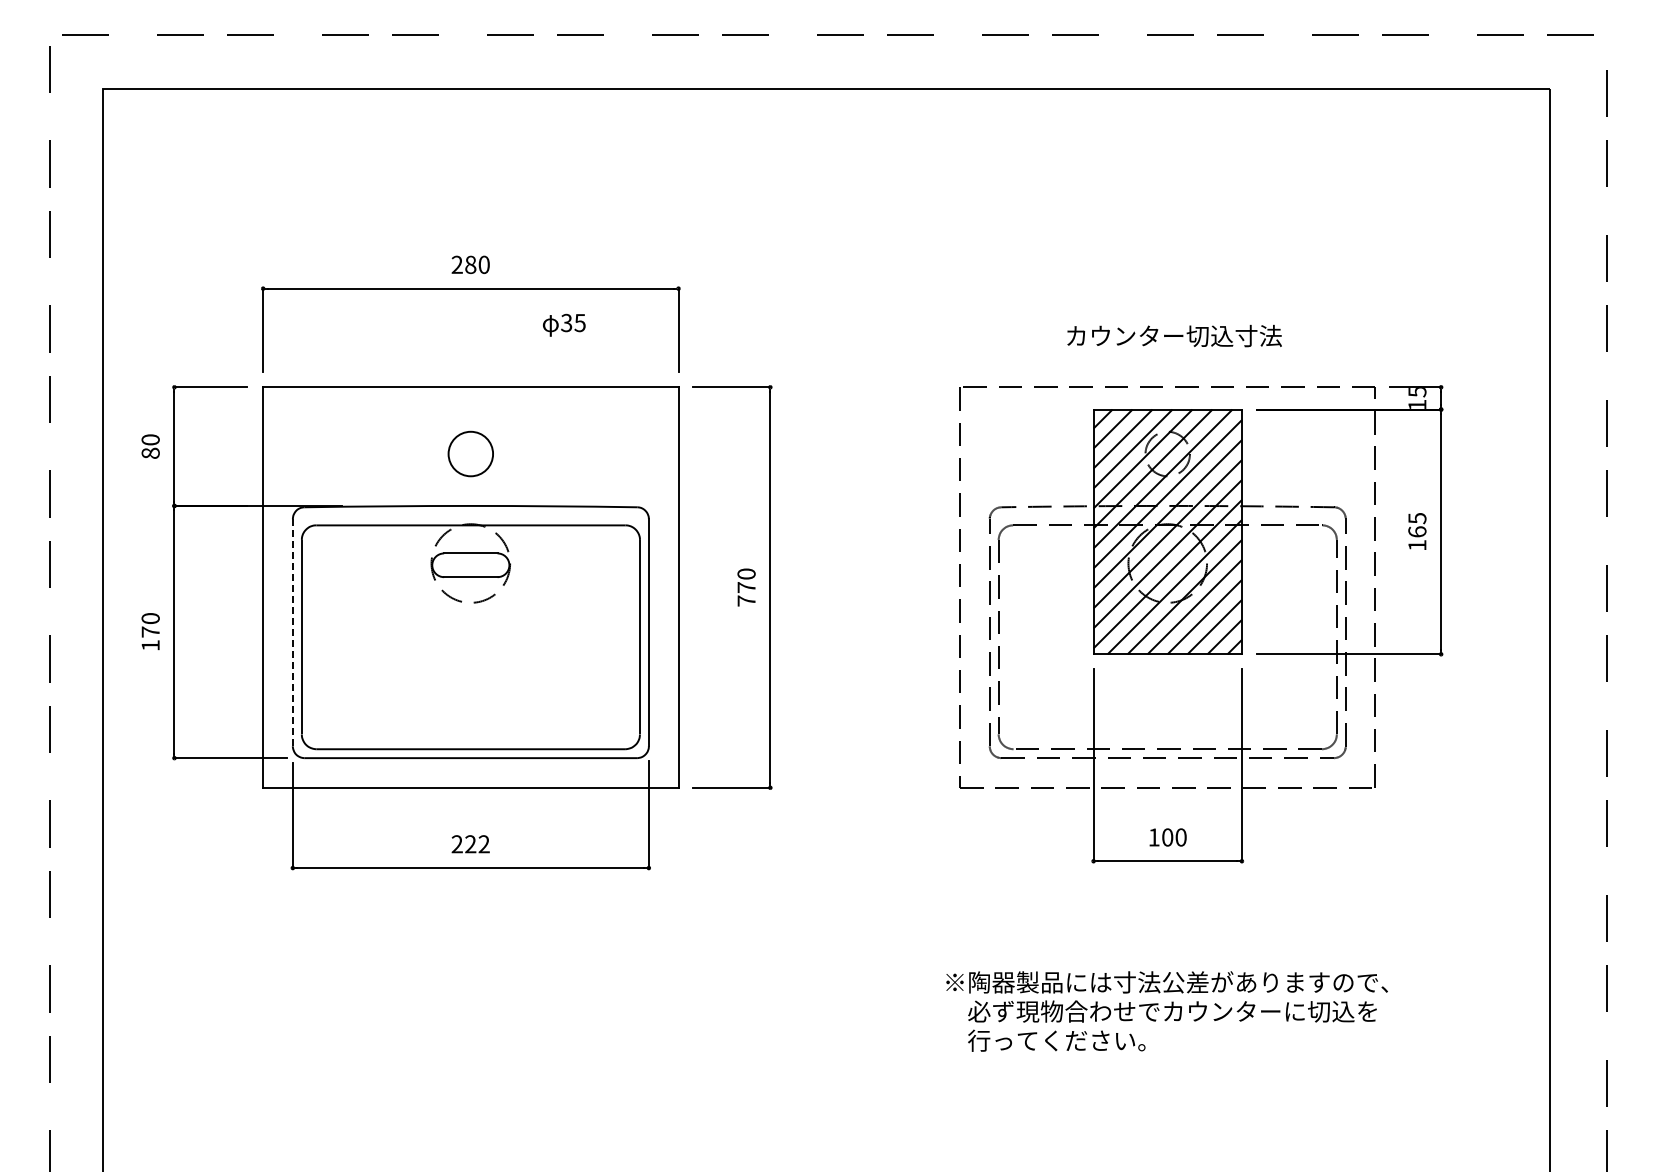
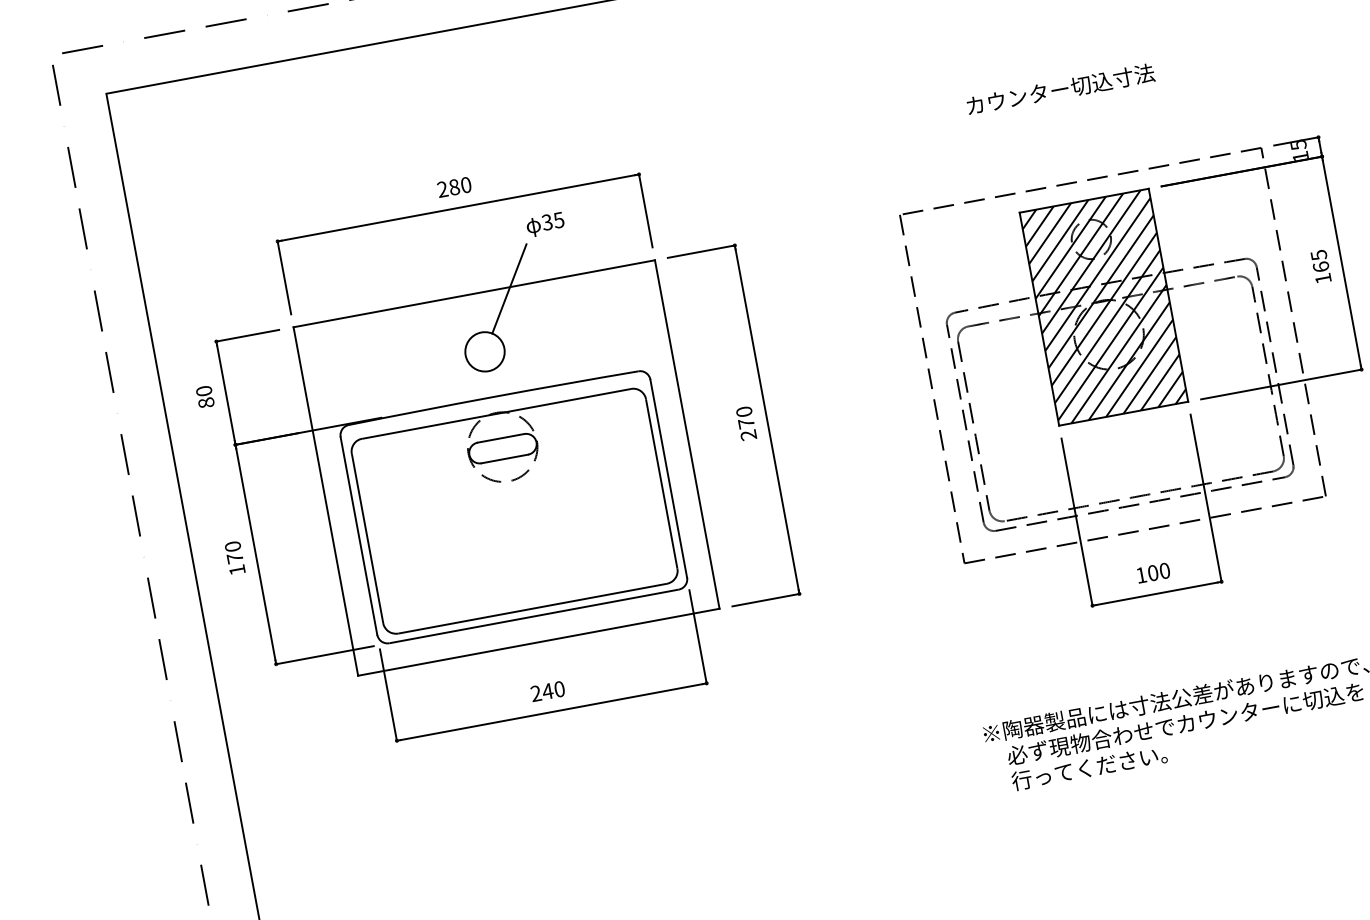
text: (1174, 335) -> (1060, 88), moved
line: (510, 389) -> (509, 289), added
text: (746, 600) -> (748, 434), 770 -> 270
line: (292, 632) -> (358, 535), dashed -> solid
text: (476, 844) -> (552, 690), 222 -> 240

